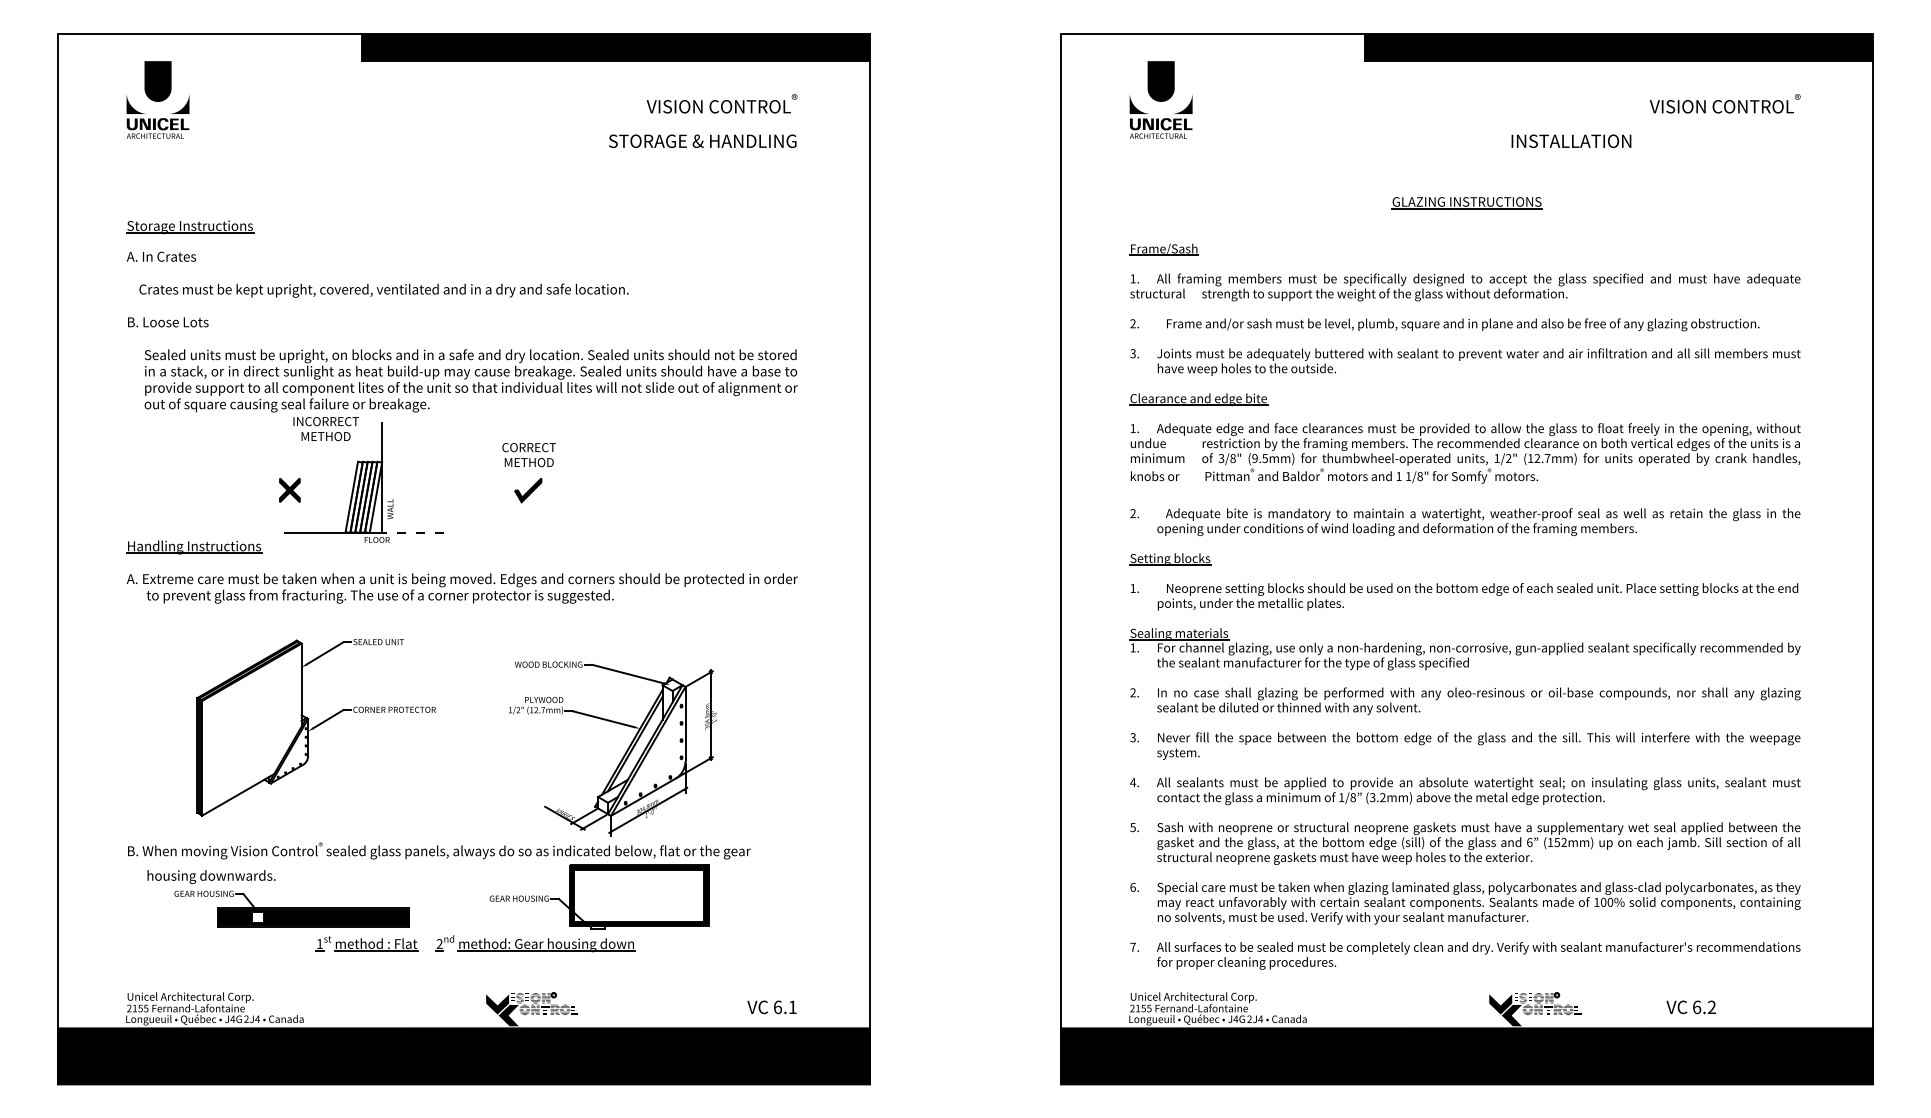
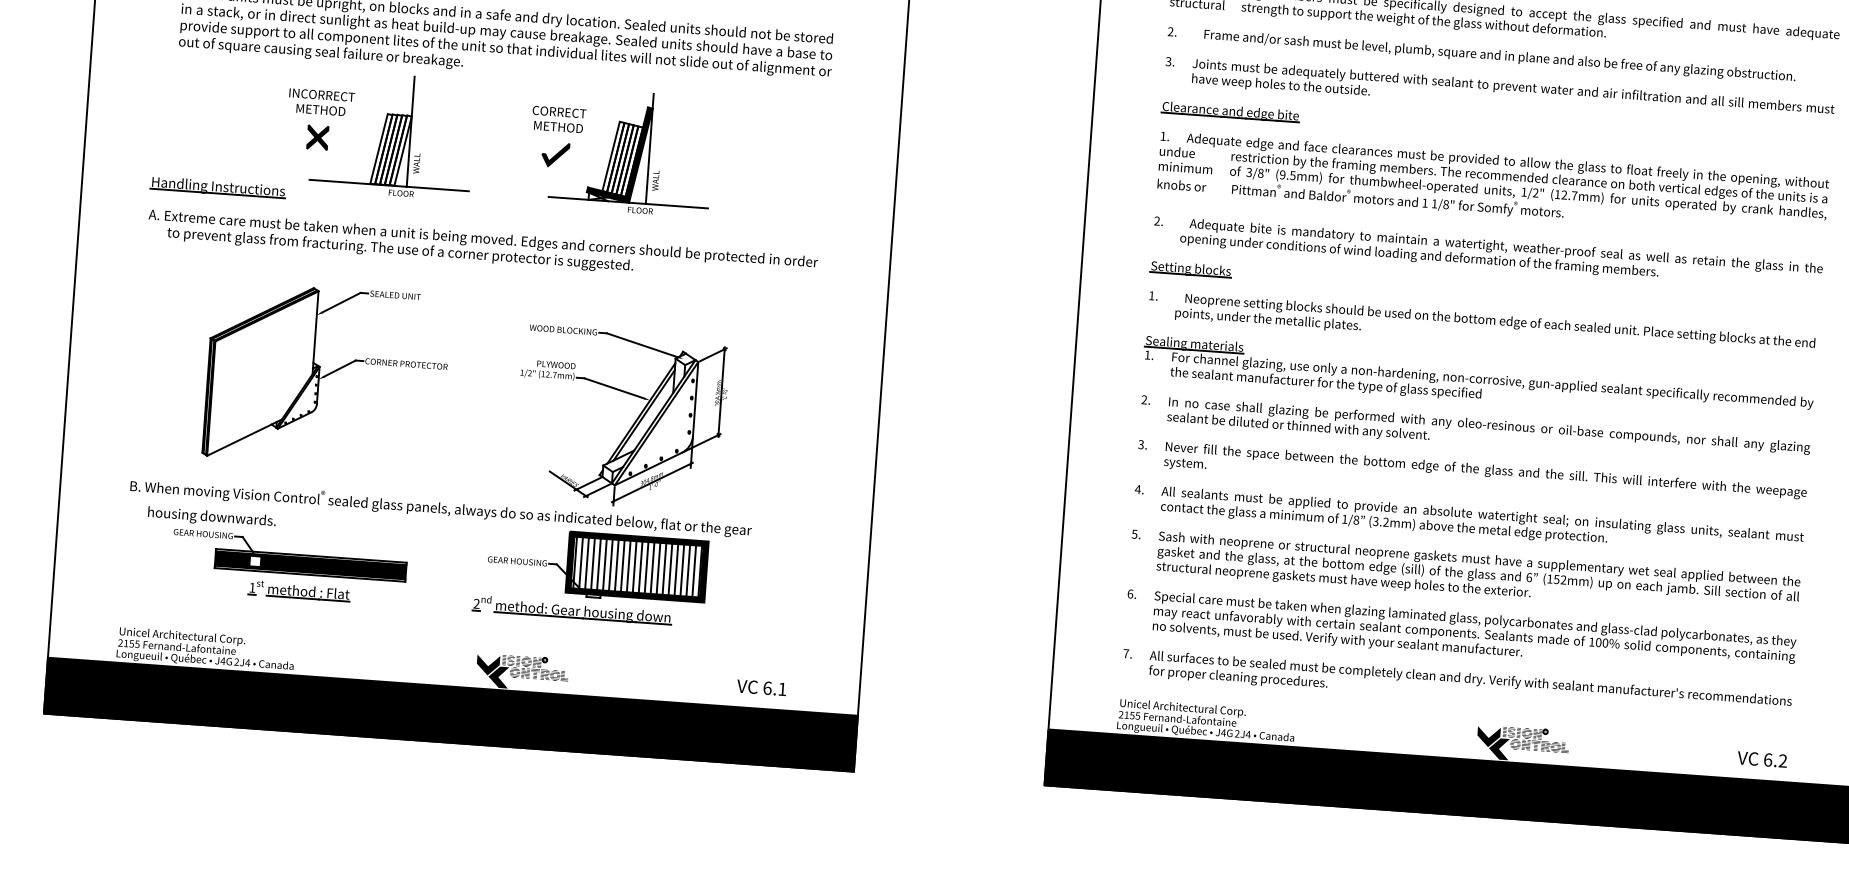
text: (325, 429) -> (320, 102), moved
part: (603, 482) -> (631, 152), added
line: (412, 533) -> (436, 189), dashed -> solid
hatch: (639, 895) -> (637, 566), added
part: (366, 943) -> (298, 590), moved
part: (535, 943) -> (572, 610), moved
text: (1690, 1007) -> (1761, 759), moved

